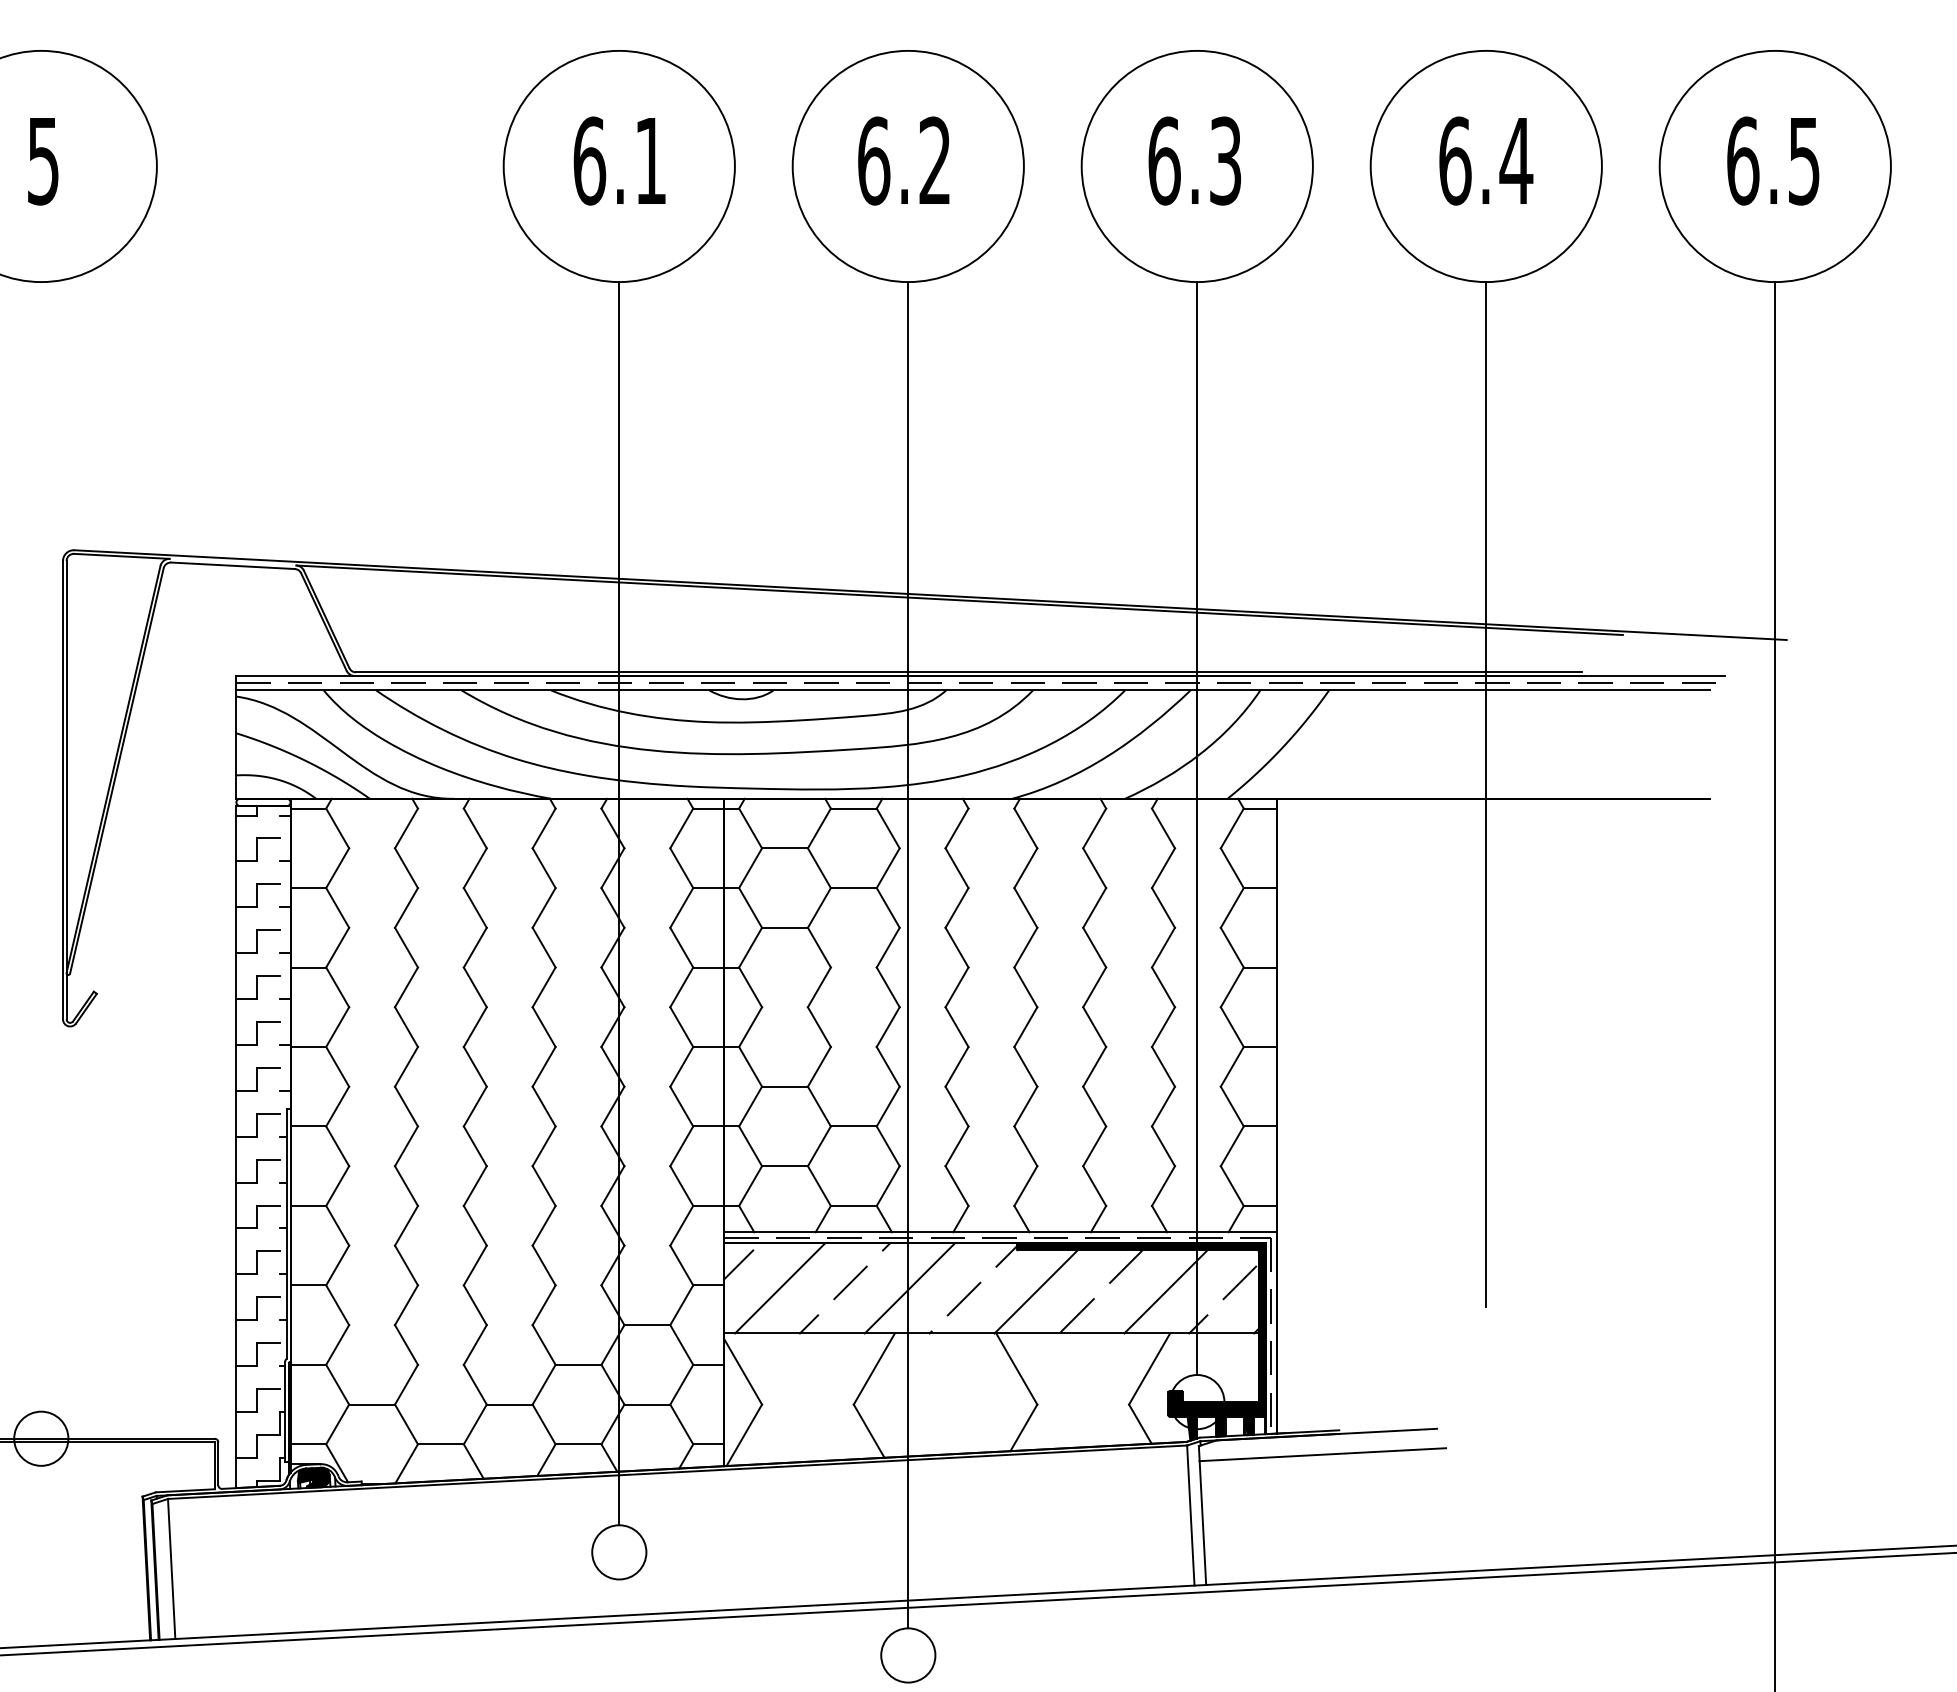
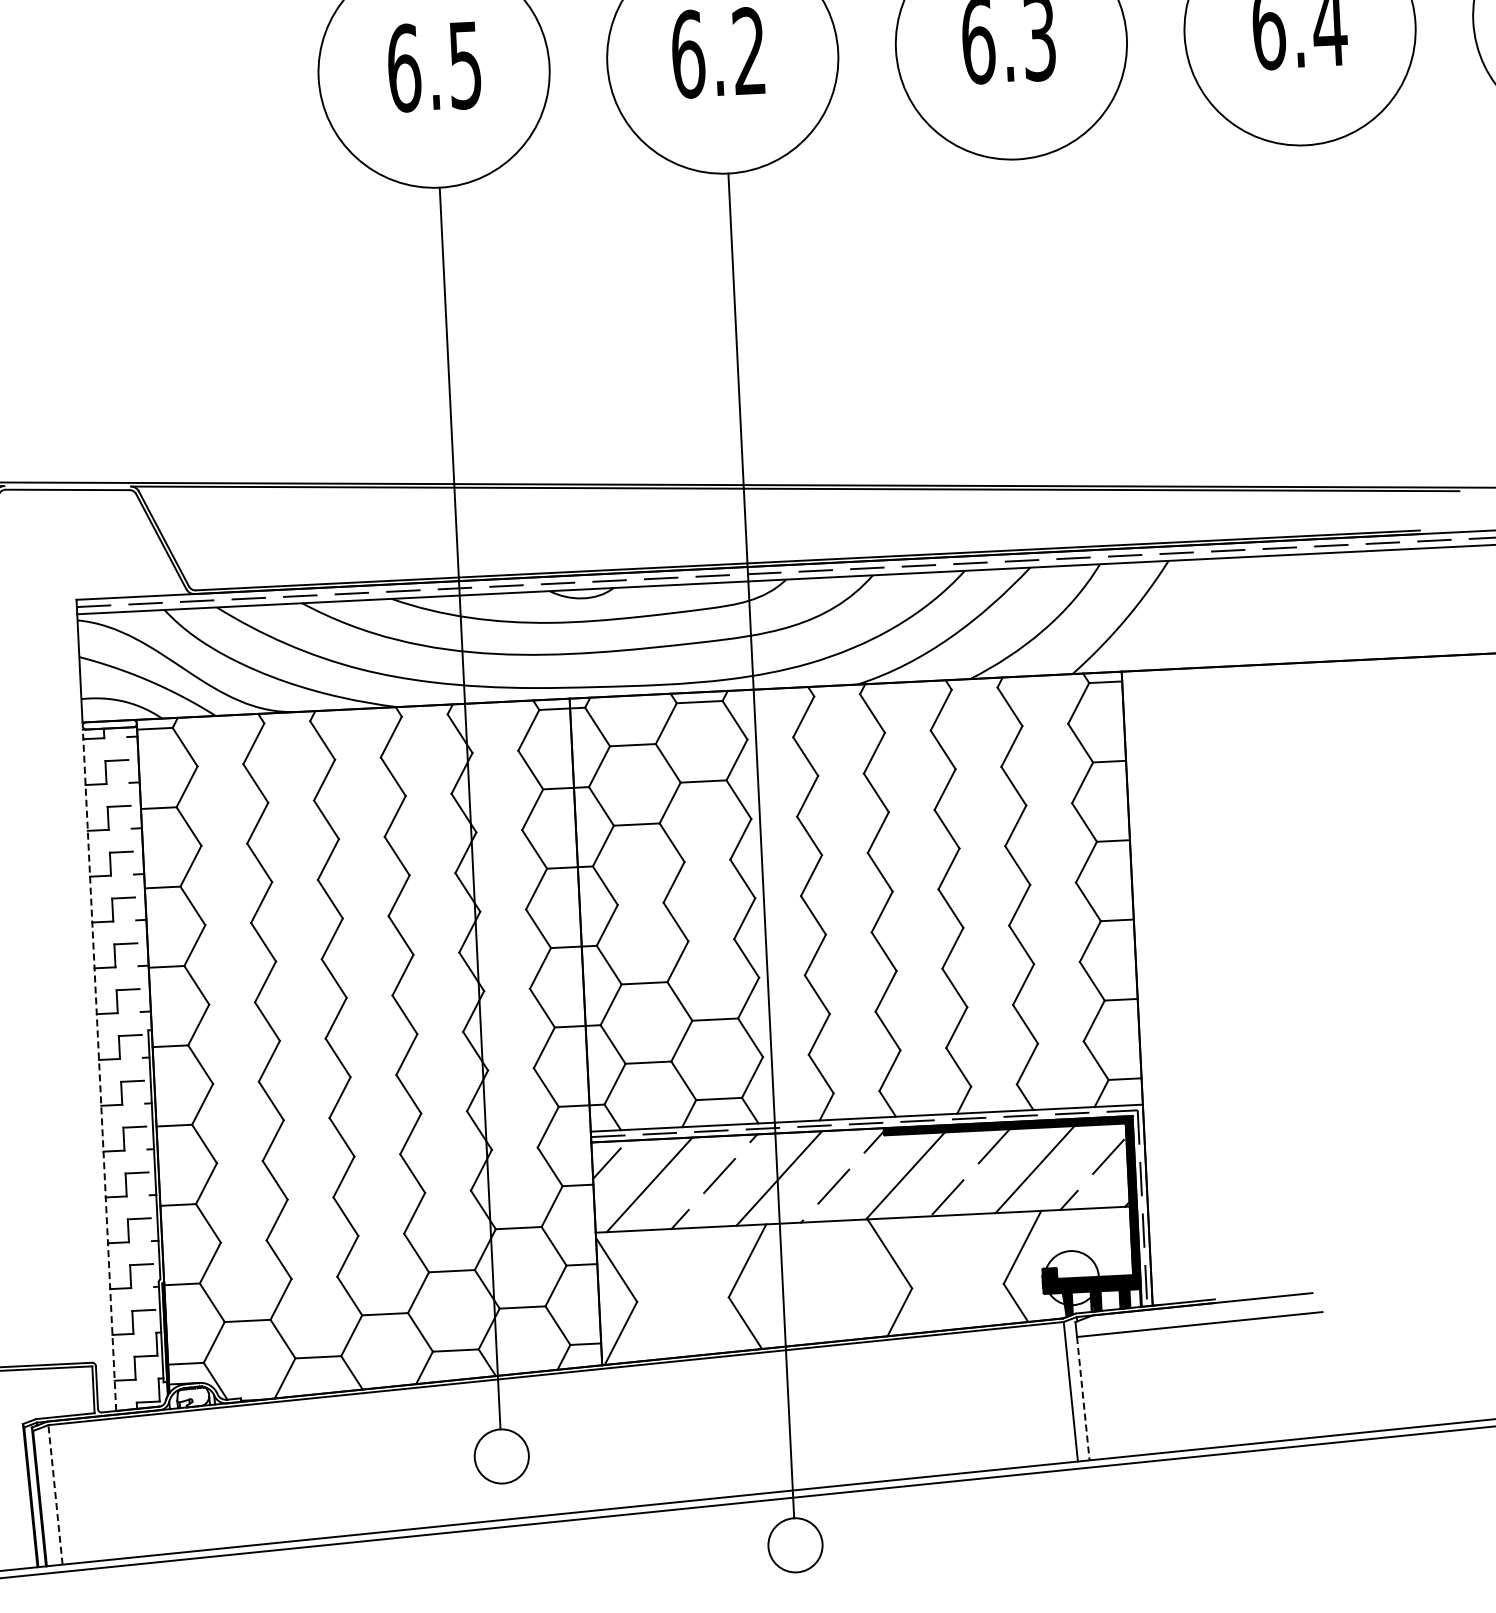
text: (650, 161) -> (465, 65), 6.1 -> 6.5
line: (1486, 794) -> (1330, 657), removed
line: (1197, 828) -> (1043, 705), removed
line: (236, 1146) -> (99, 1069), solid -> dashed
fill: (313, 1477) -> (192, 1396), removed
line: (1202, 1523) -> (1082, 1399), solid -> dashed
line: (171, 1568) -> (55, 1494), solid -> dashed

